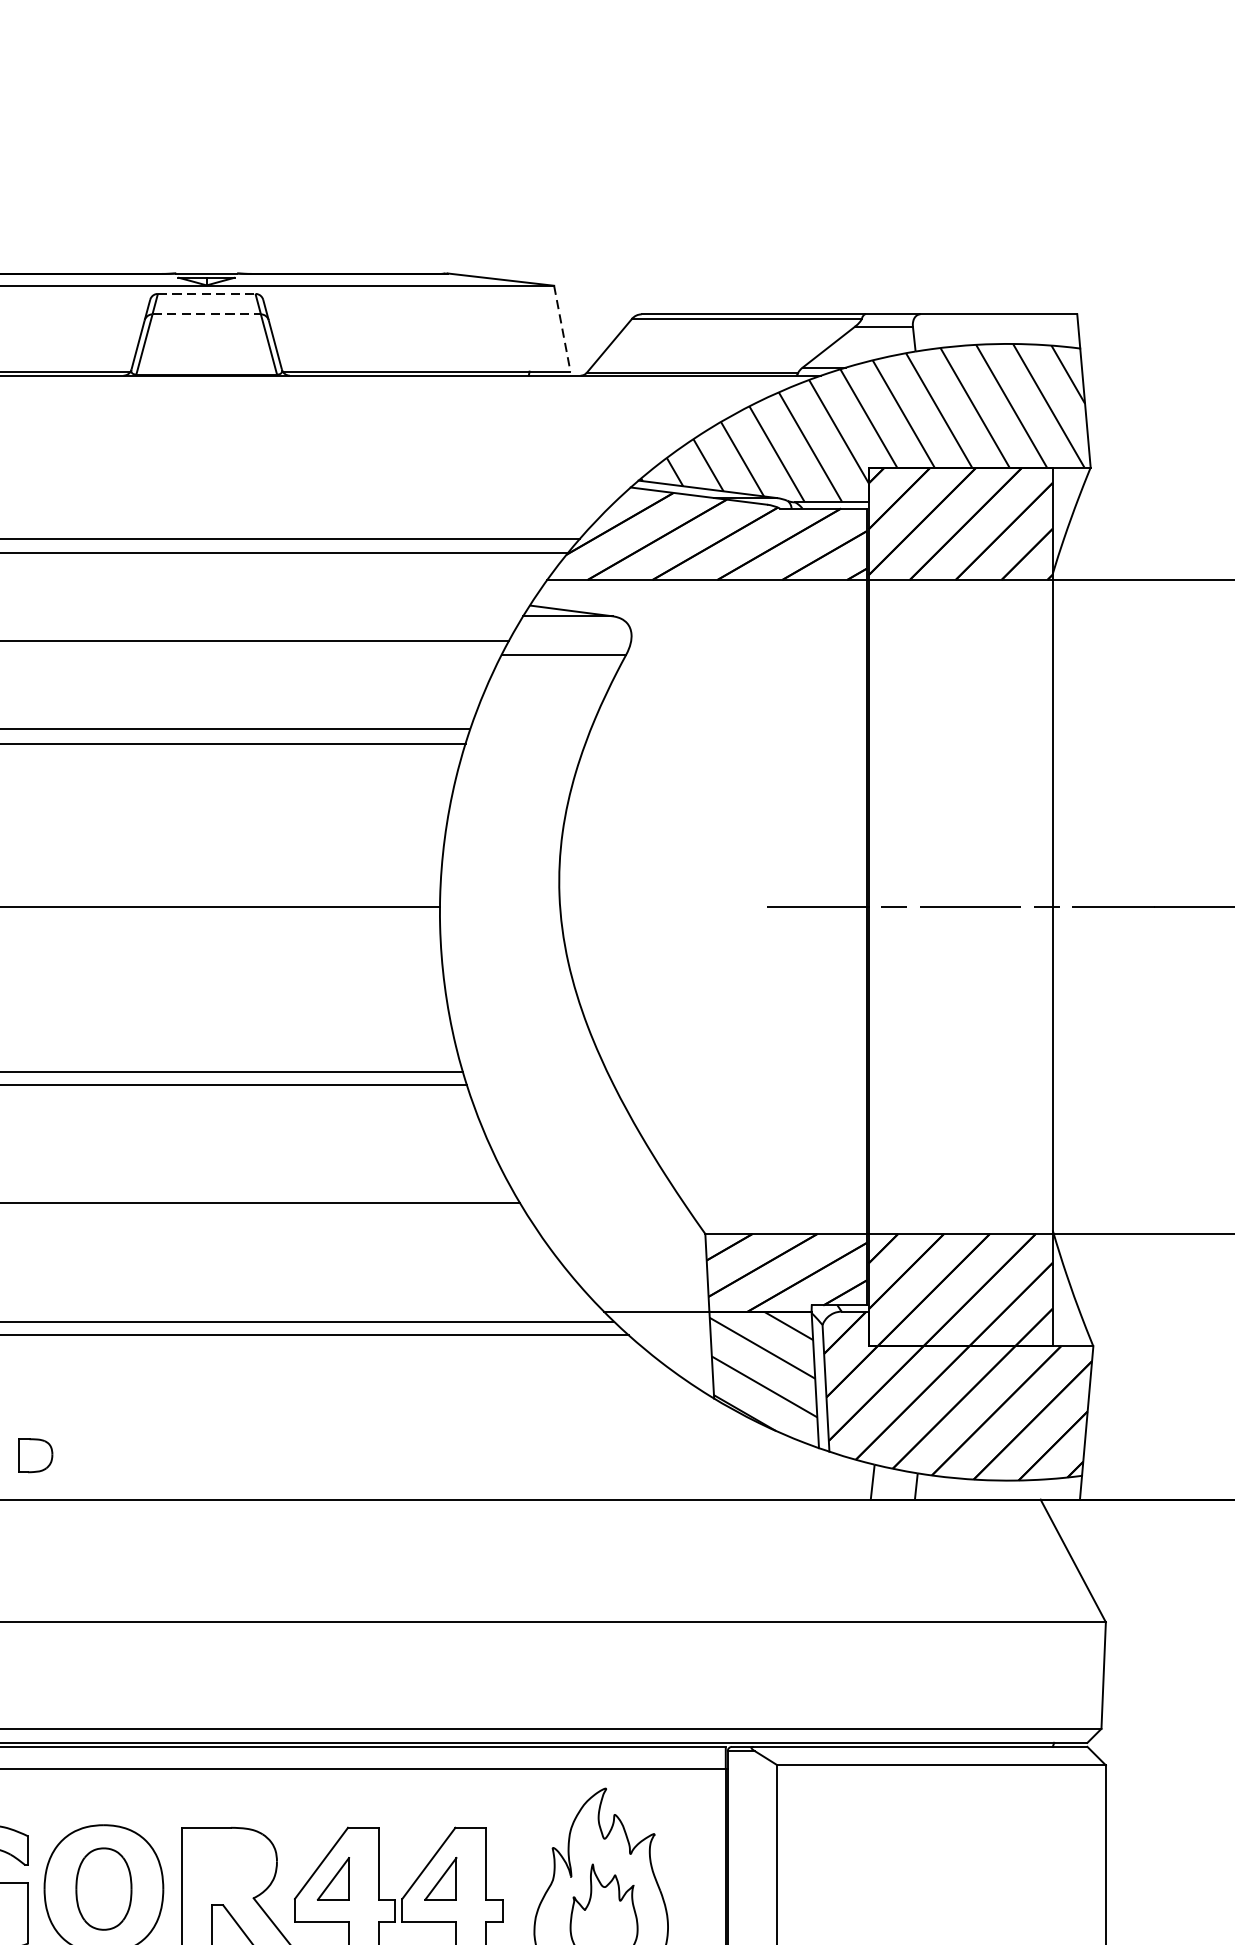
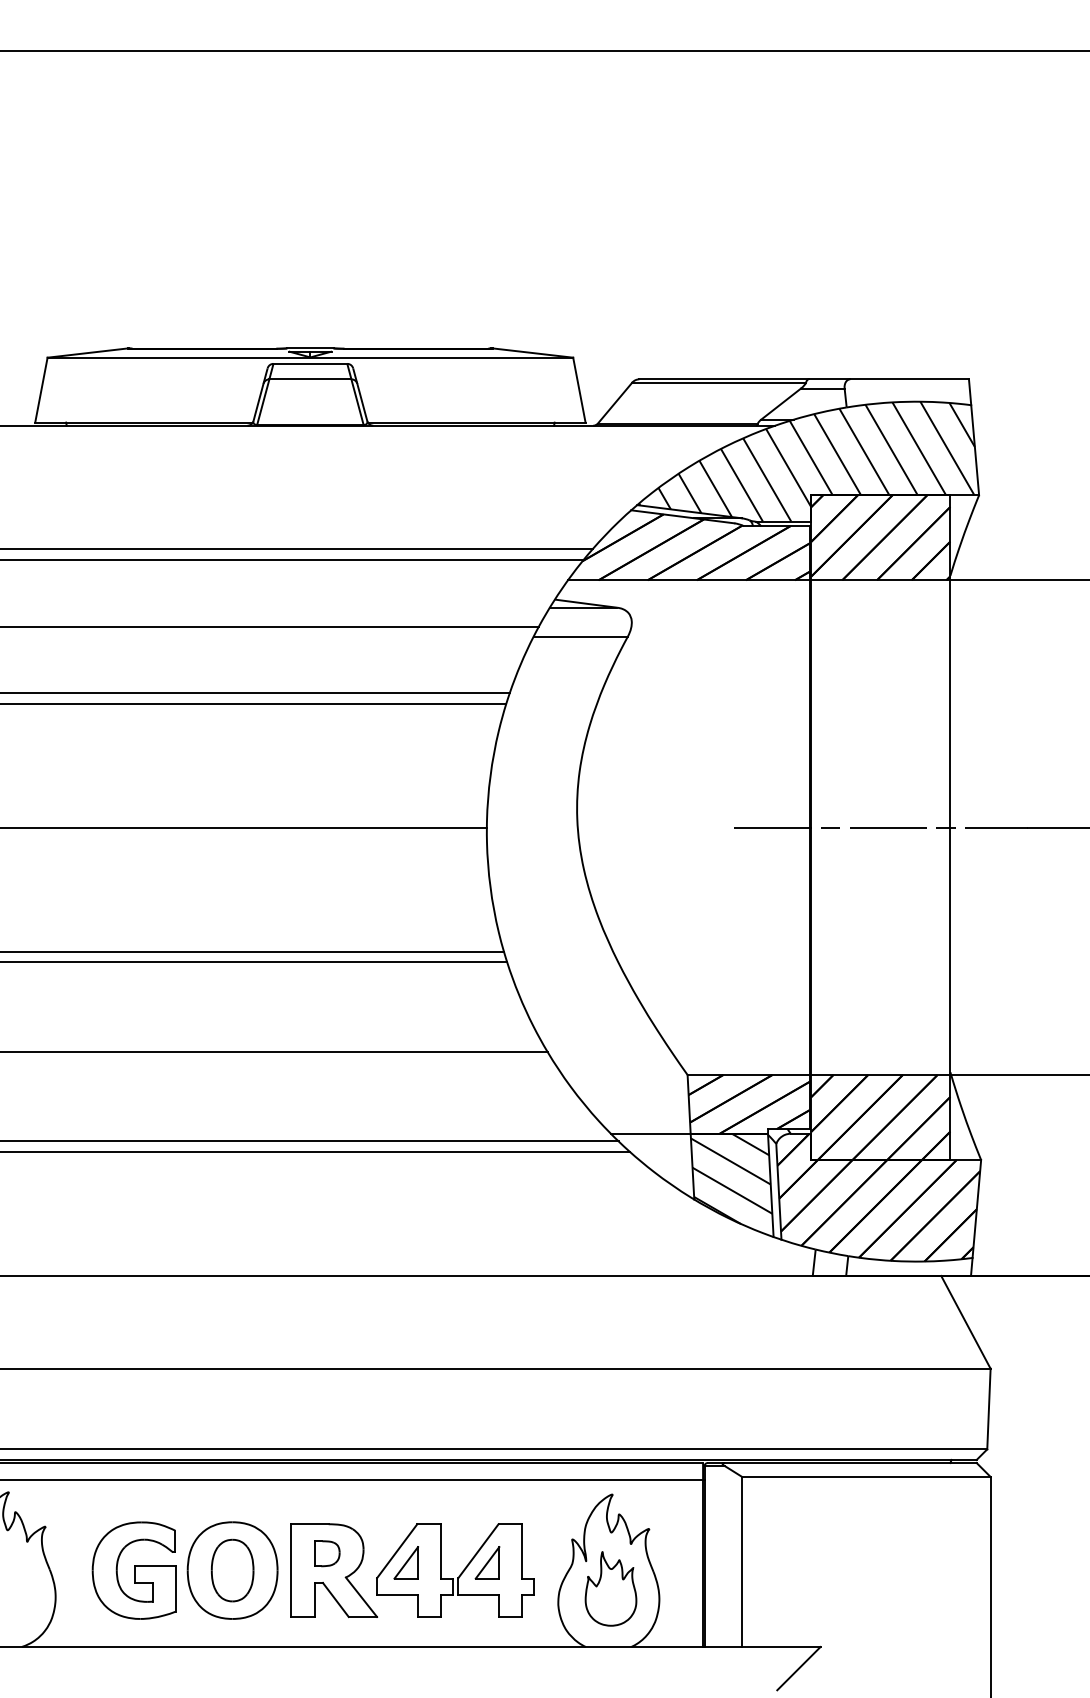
line: (206, 293) -> (310, 363), dashed -> solid
line: (206, 314) -> (310, 379), dashed -> solid
line: (562, 329) -> (579, 390), dashed -> solid
part: (36, 1455) -> (327, 1553), moved

